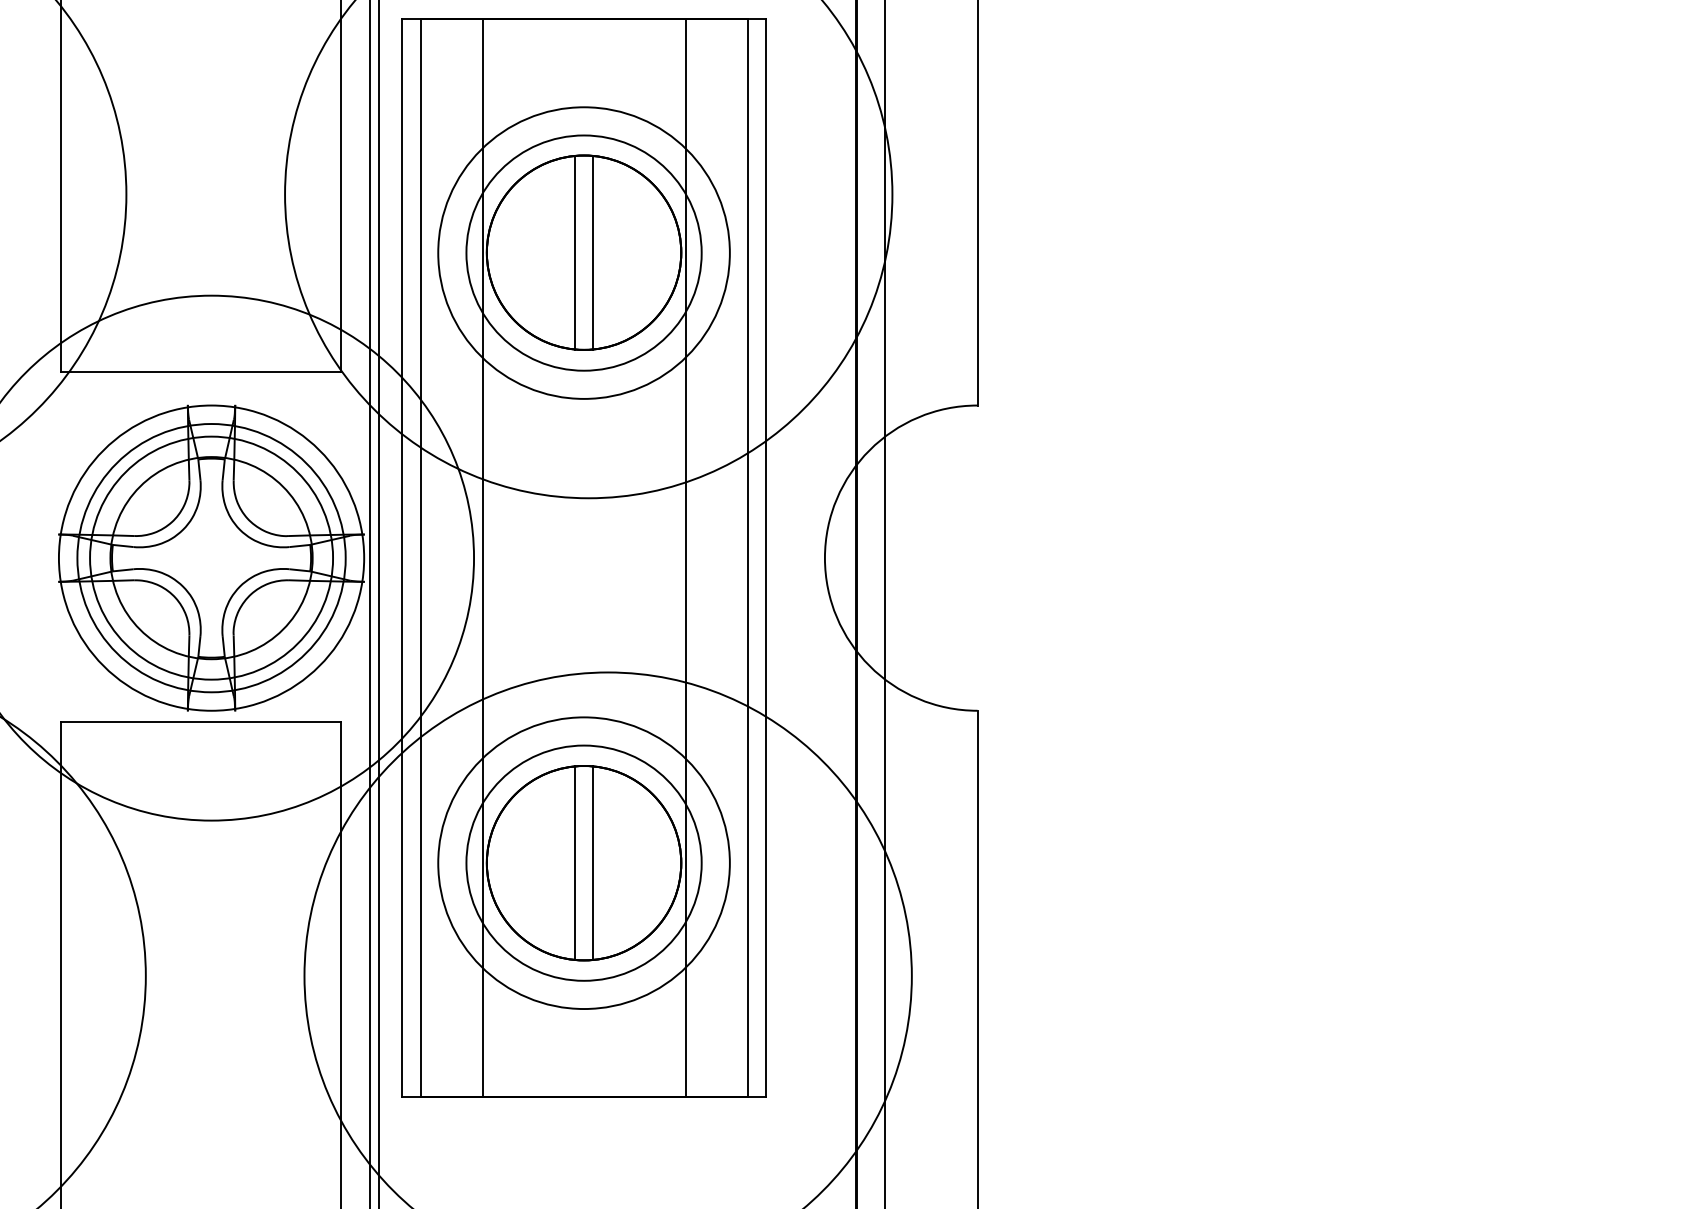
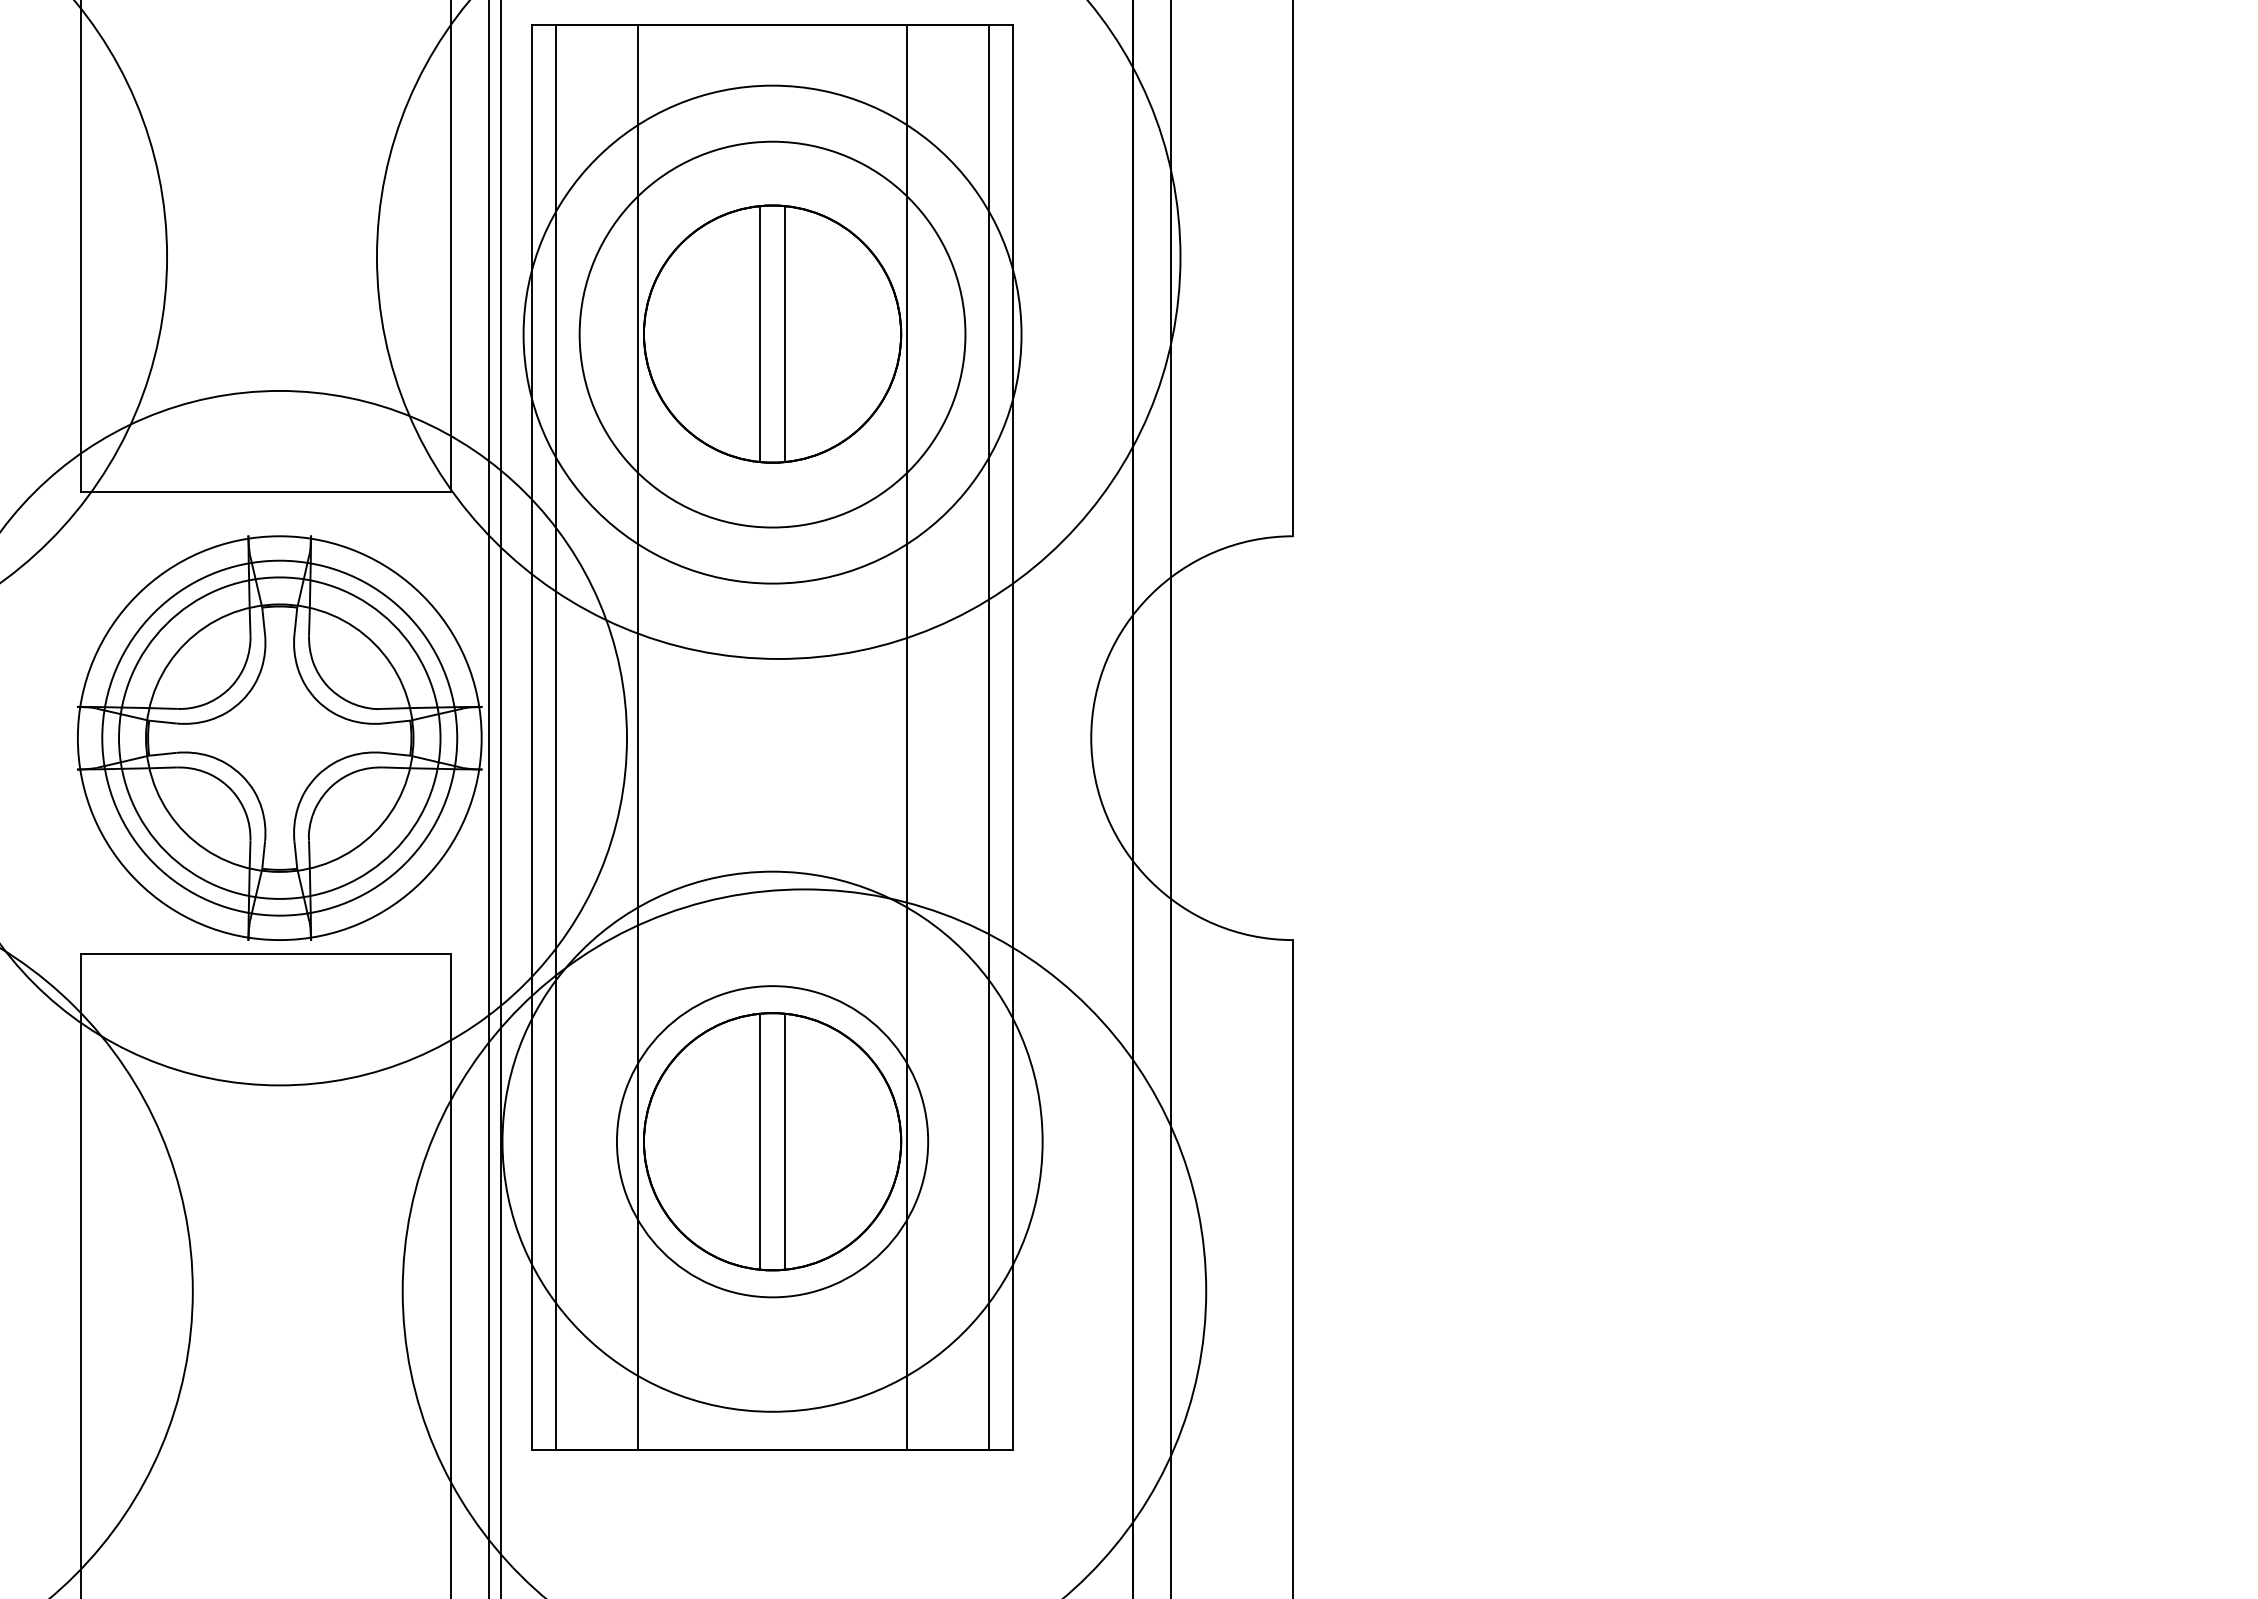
circle: (584, 253) -> (772, 334), size x1.6
circle: (584, 863) -> (772, 1141), size x1.4

